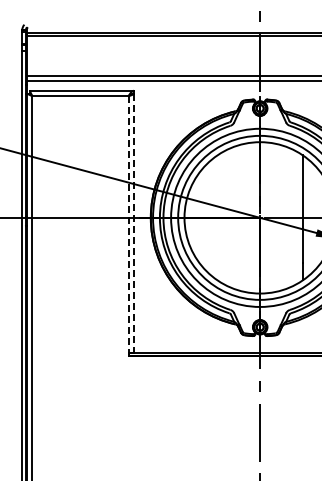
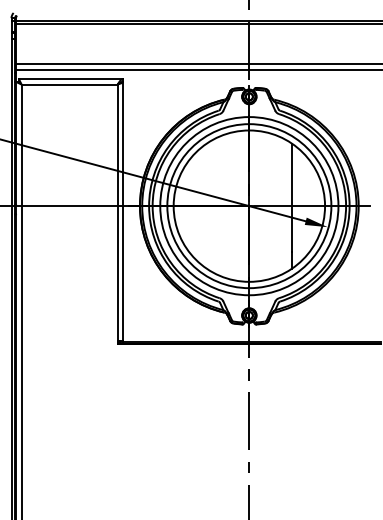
line: (134, 223) -> (123, 211), dashed -> solid
line: (128, 225) -> (117, 213), dashed -> solid

